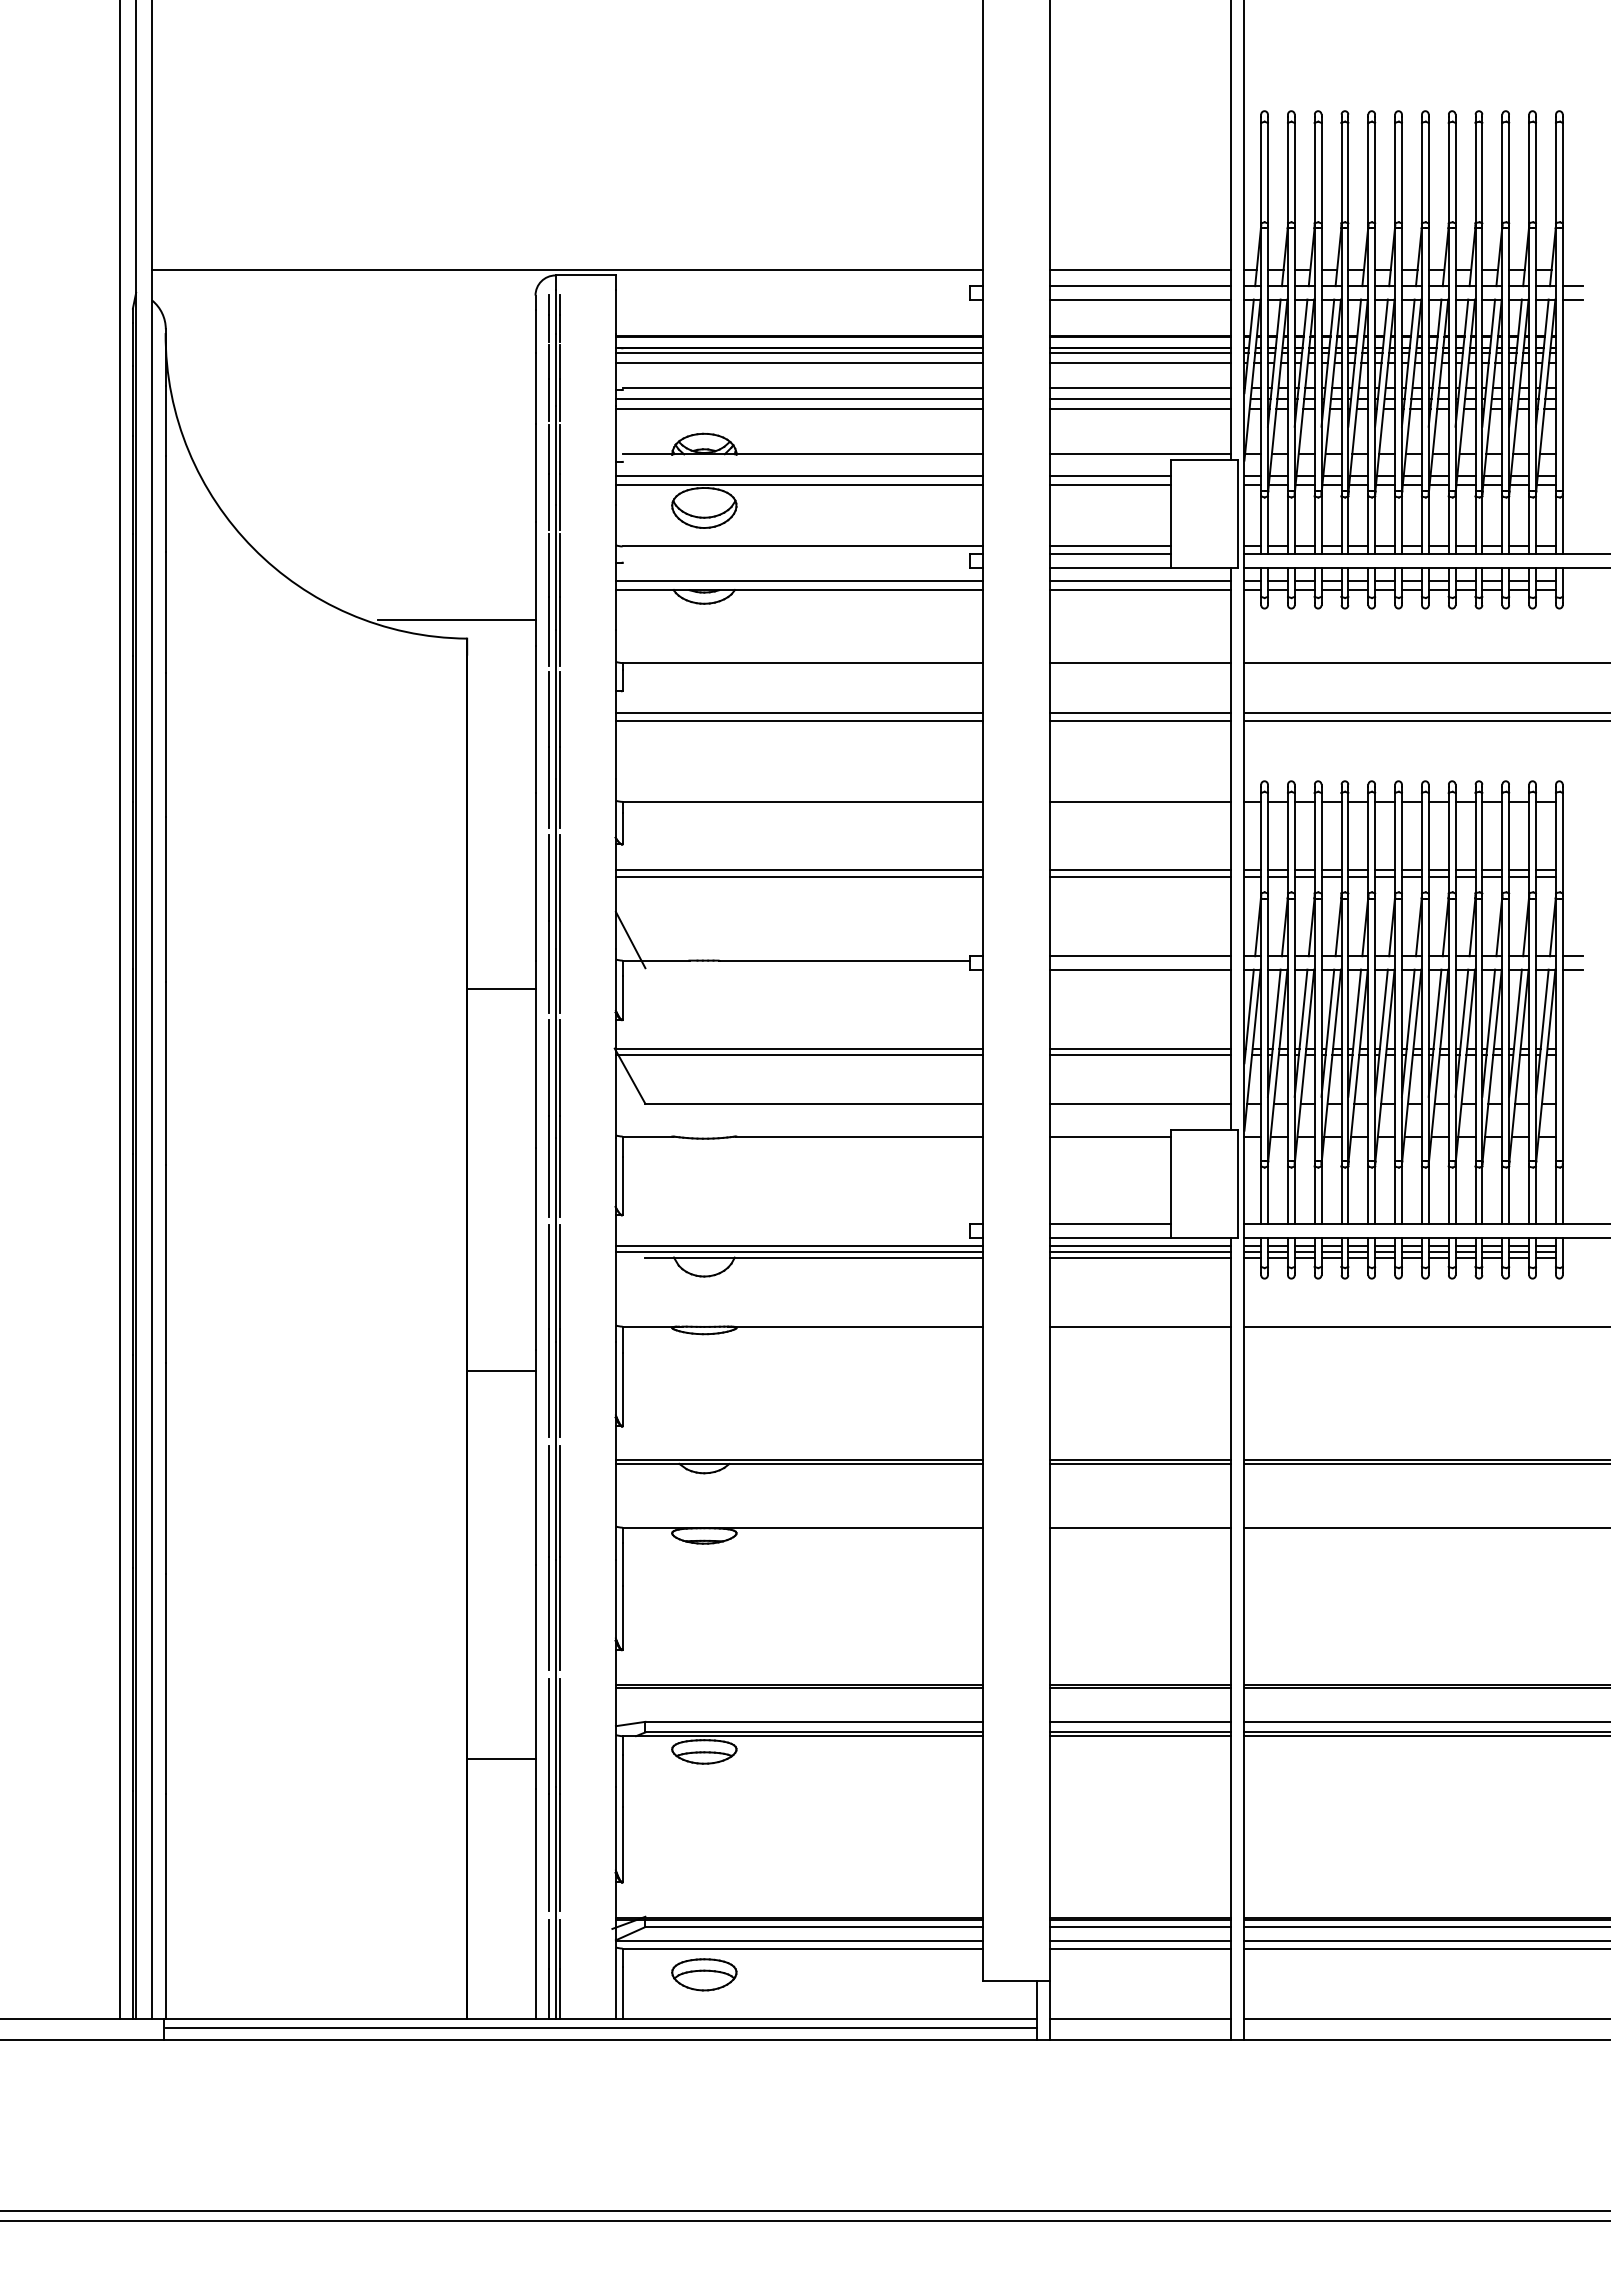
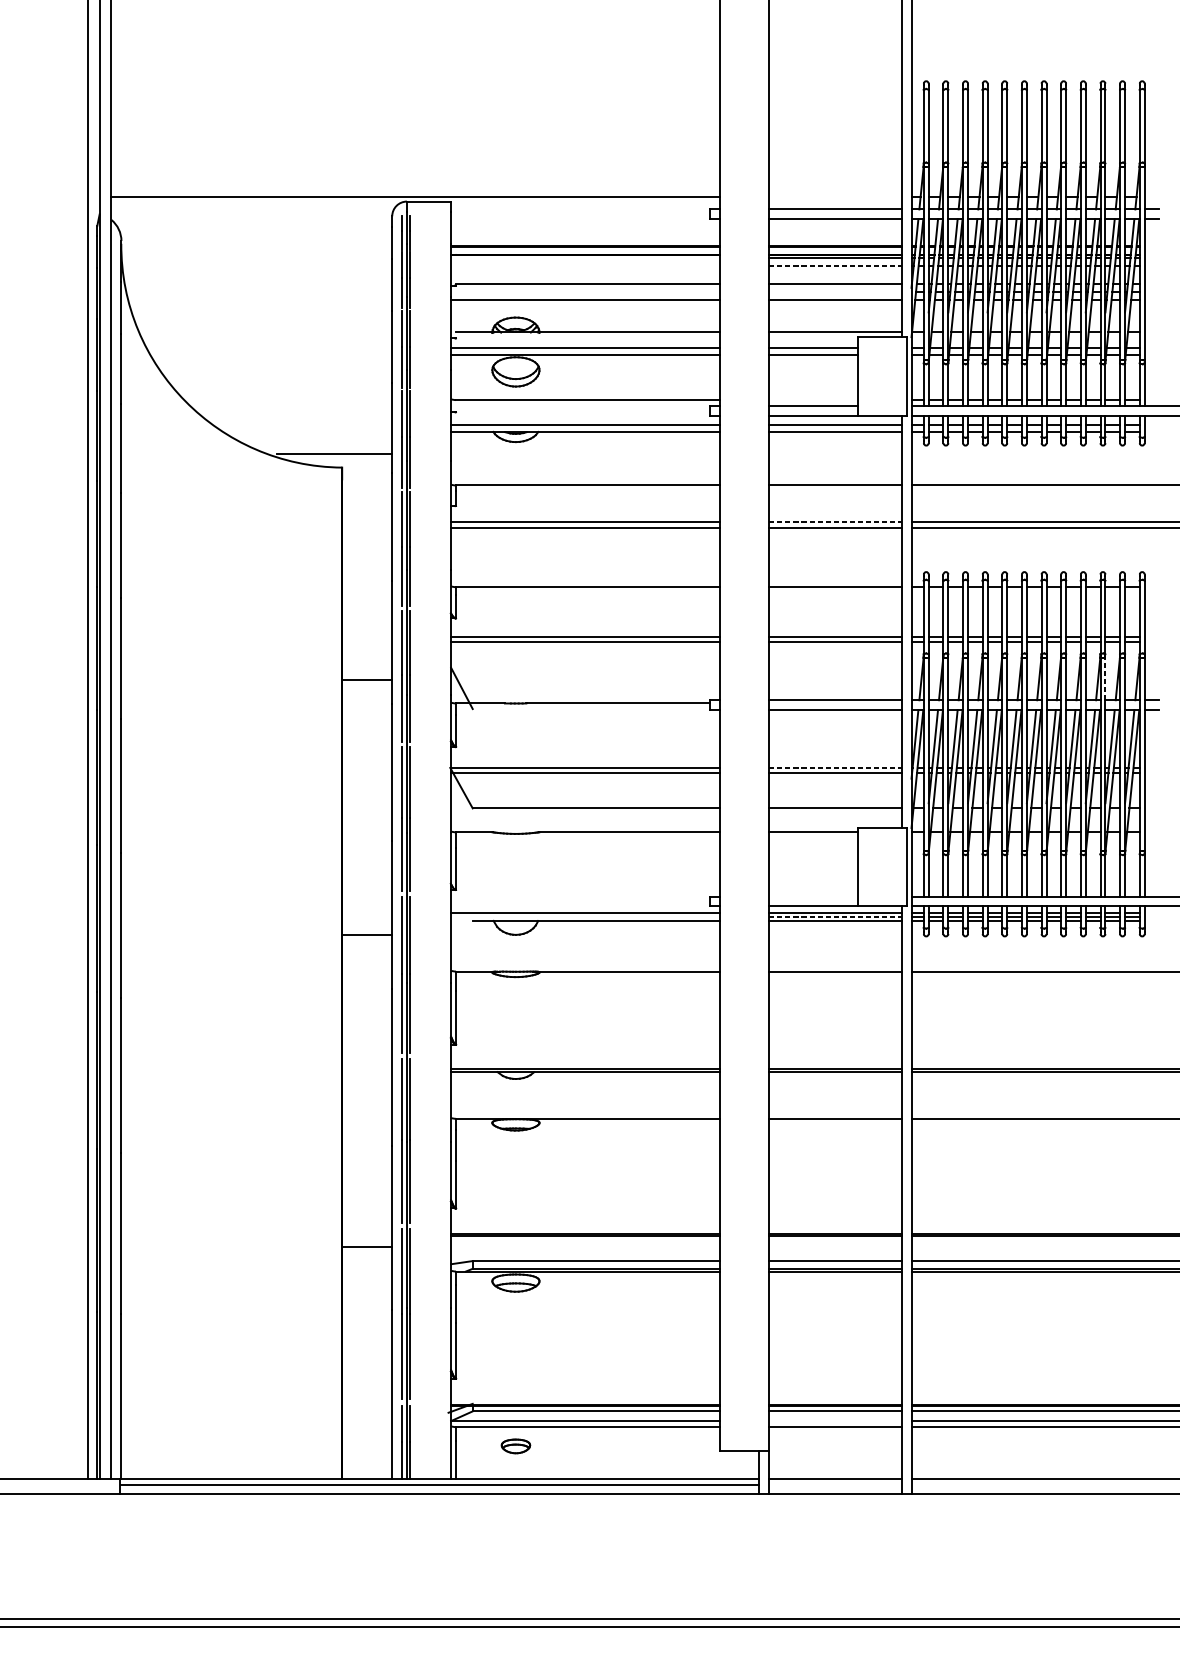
line: (1140, 269) -> (835, 197), removed
line: (799, 352) -> (585, 258), removed
line: (799, 363) -> (585, 266), removed
line: (1141, 363) -> (836, 266), solid -> dashed
line: (799, 399) -> (585, 292), removed
line: (1140, 399) -> (835, 292), removed
line: (1110, 546) -> (813, 400), removed
line: (1141, 712) -> (836, 521), solid -> dashed
line: (1509, 927) -> (1105, 679), solid -> dashed
line: (501, 988) -> (367, 679), moved
line: (1141, 1048) -> (836, 767), solid -> dashed
line: (1110, 1224) -> (813, 896), removed
line: (799, 1251) -> (585, 916), removed
line: (1141, 1251) -> (836, 916), solid -> dashed
line: (501, 1370) -> (367, 934), moved
line: (501, 1758) -> (367, 1246), moved
line: (1140, 1940) -> (835, 1421), removed
part: (704, 1974) -> (516, 1446), size x0.6

